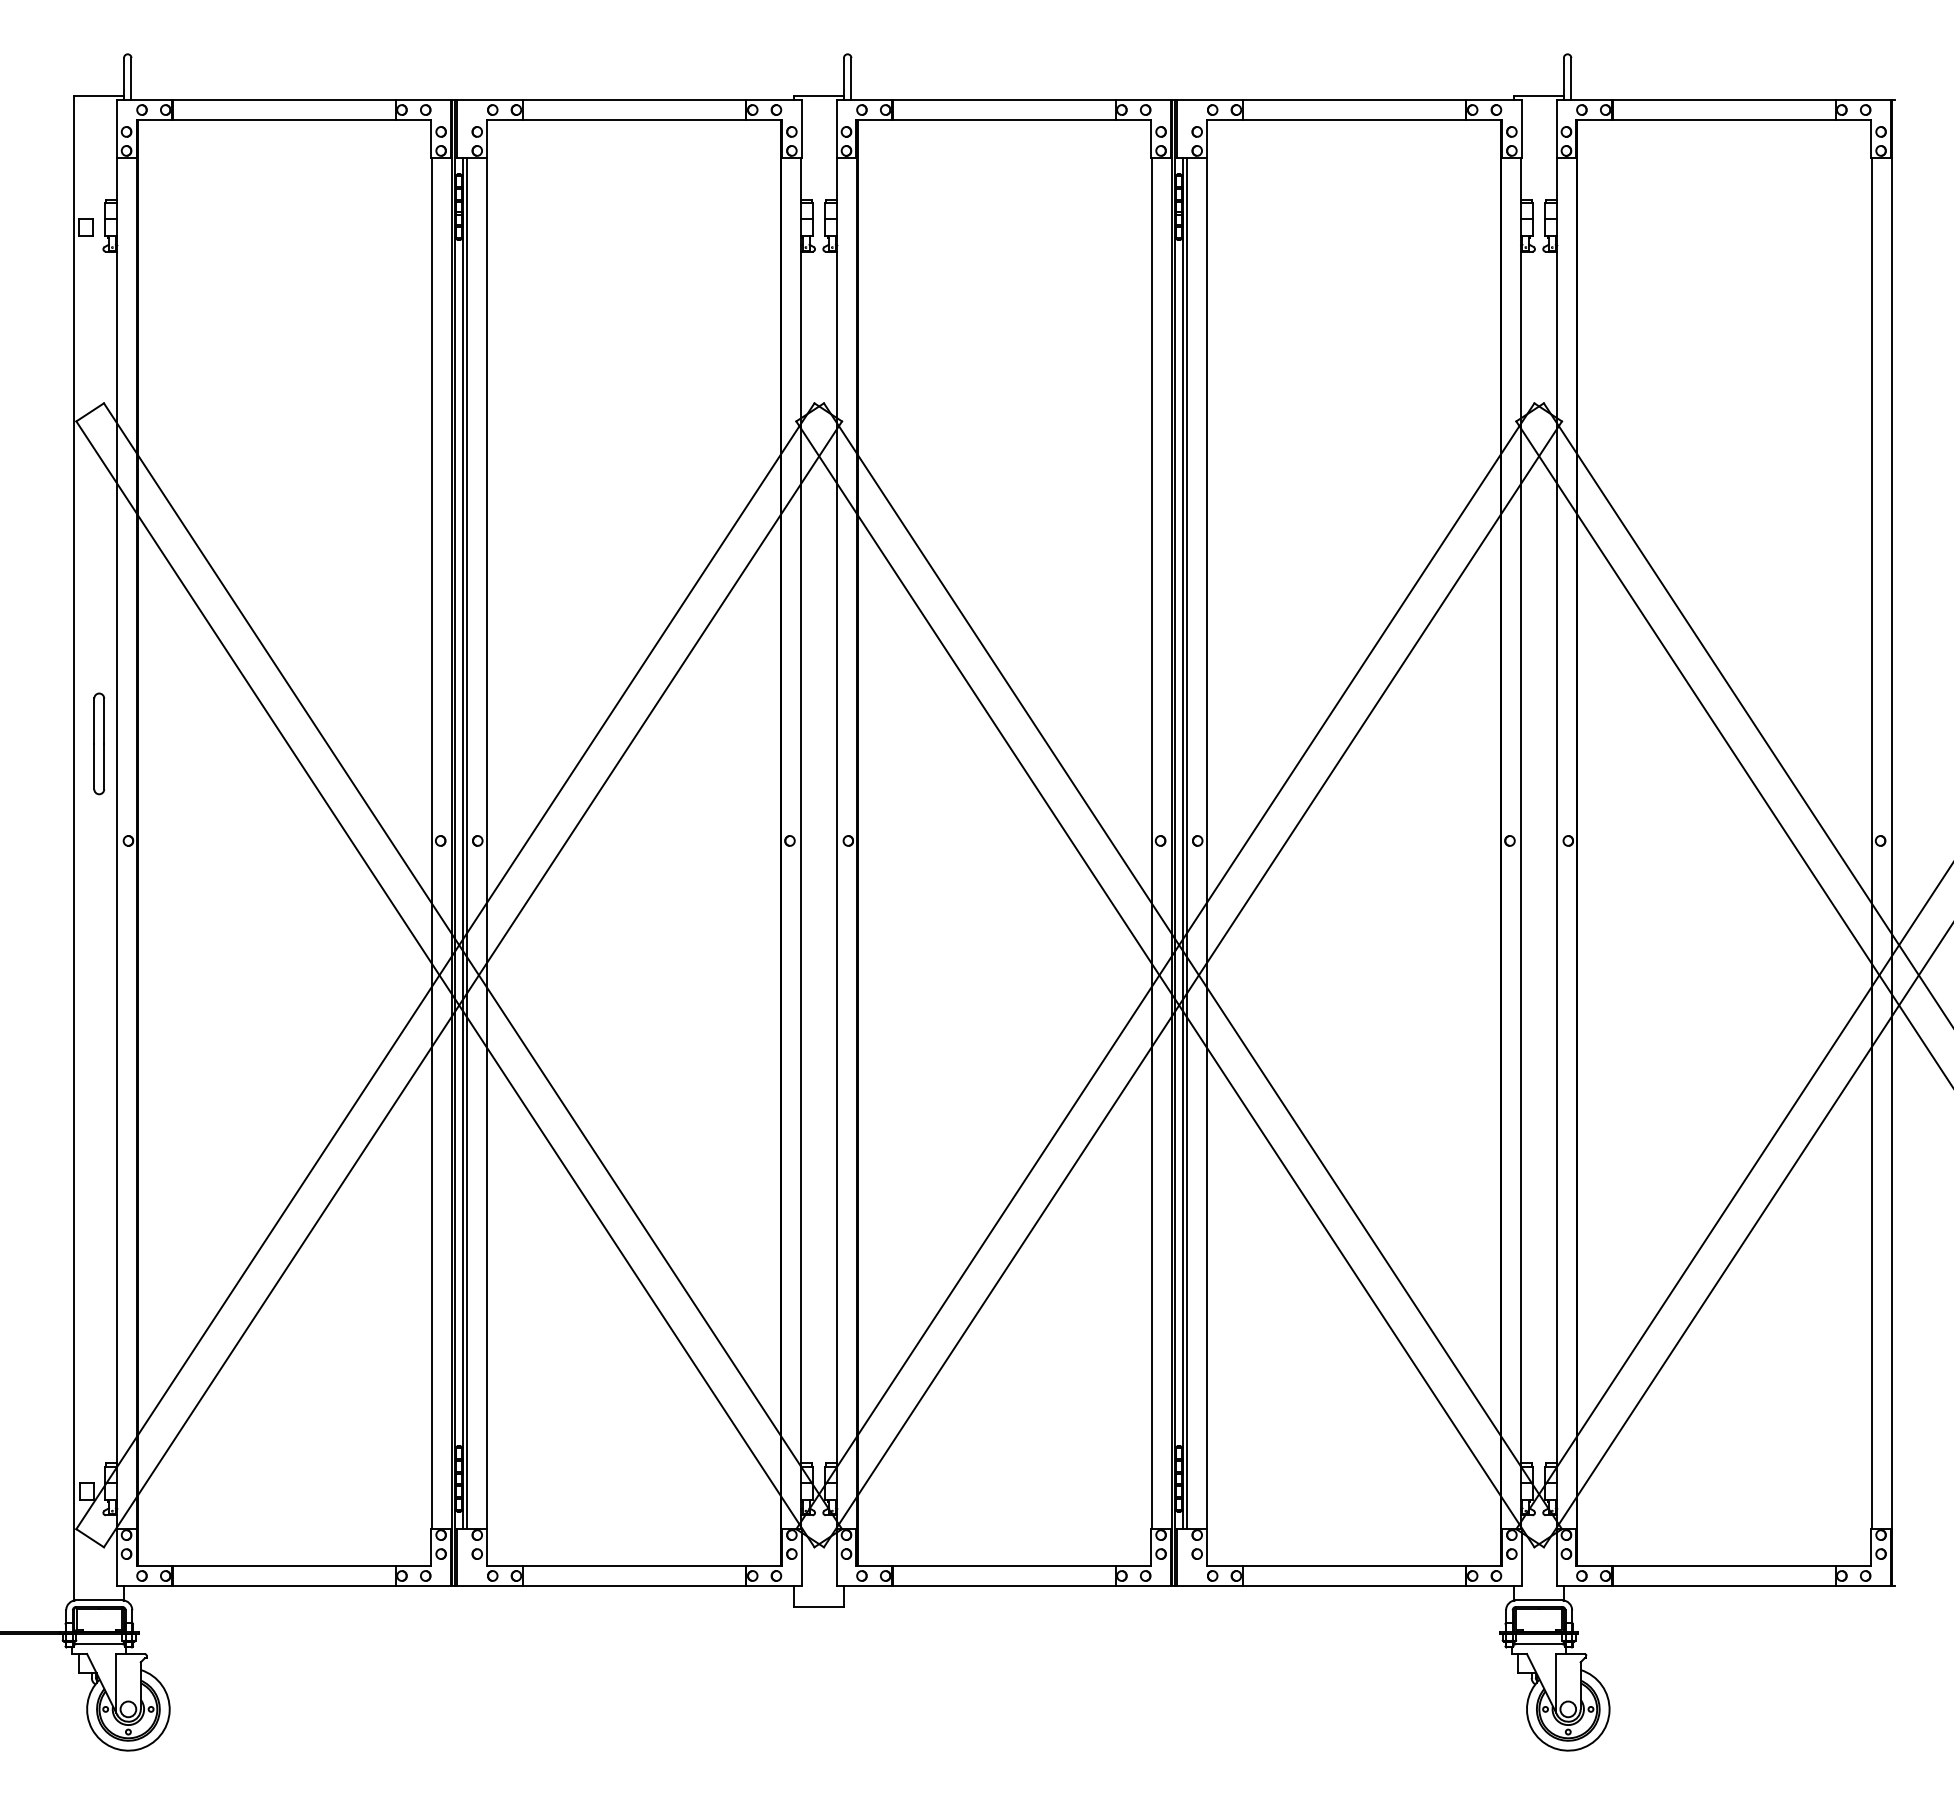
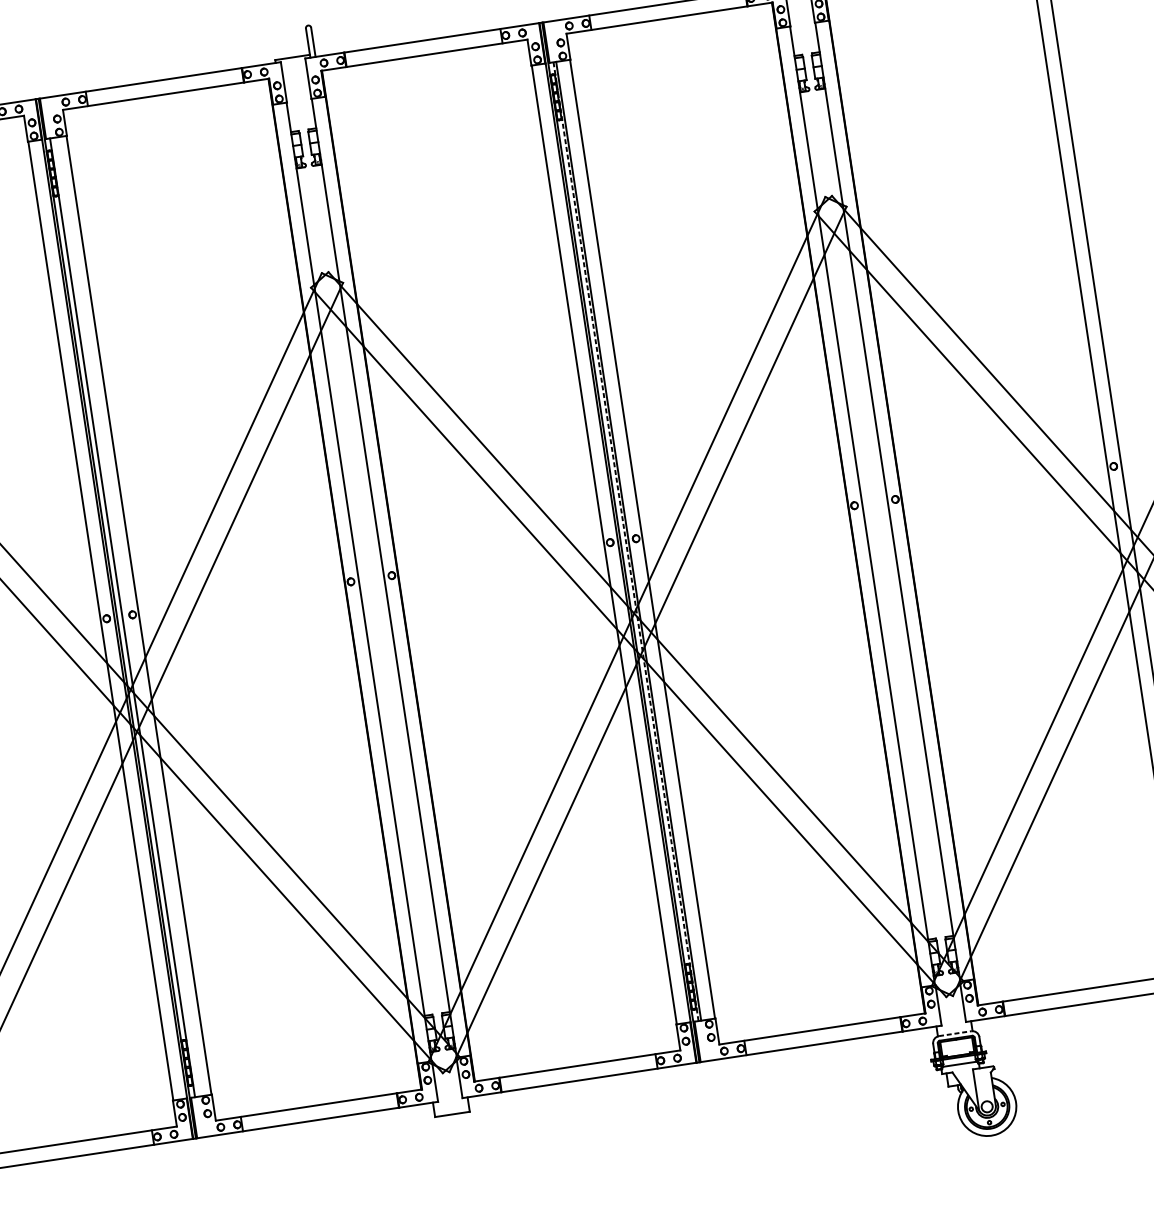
line: (466, 842) -> (124, 617), removed
line: (1182, 843) -> (625, 542), solid -> dashed
line: (1539, 1600) -> (955, 1033), solid -> dashed

